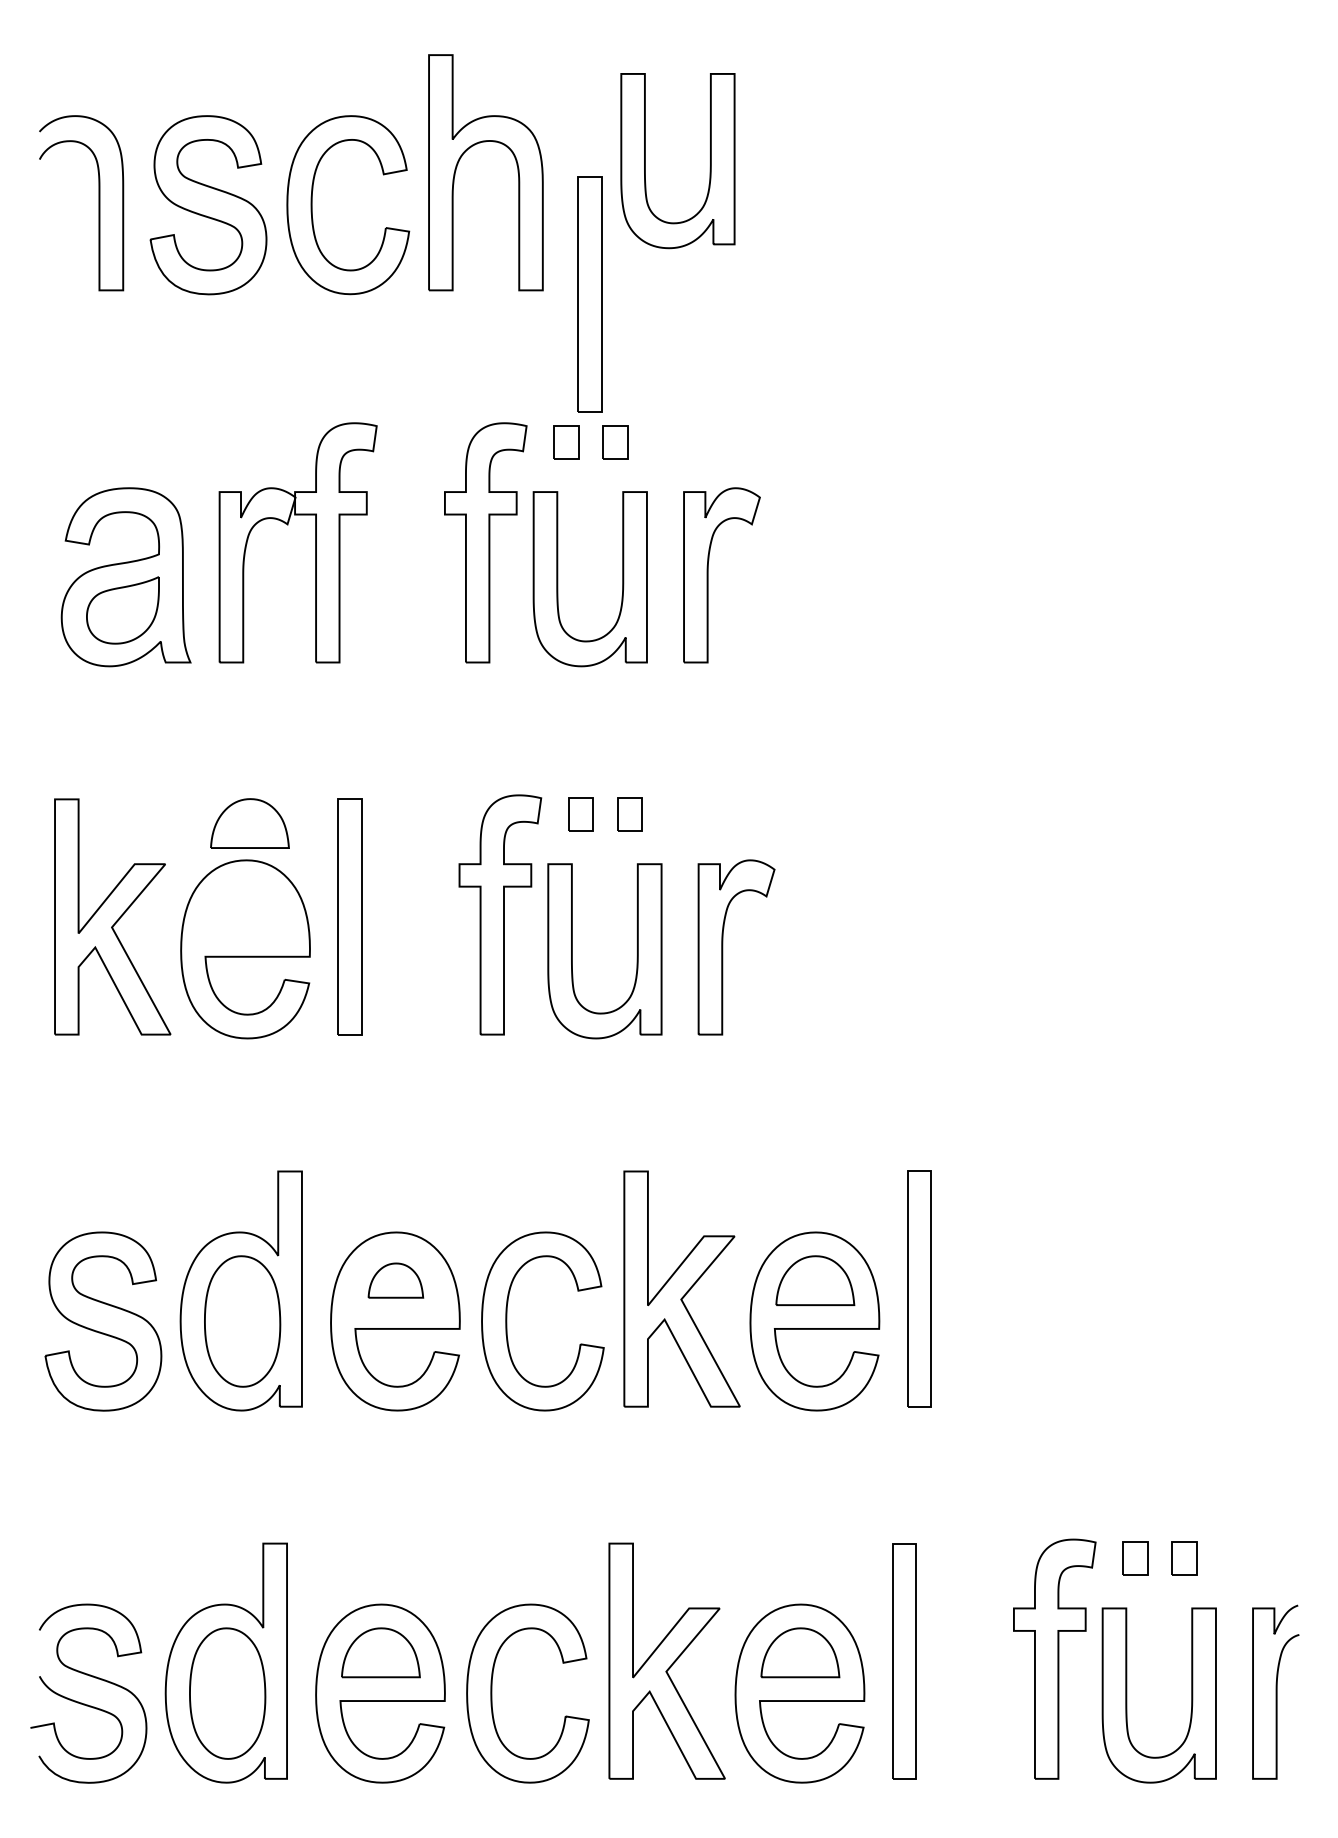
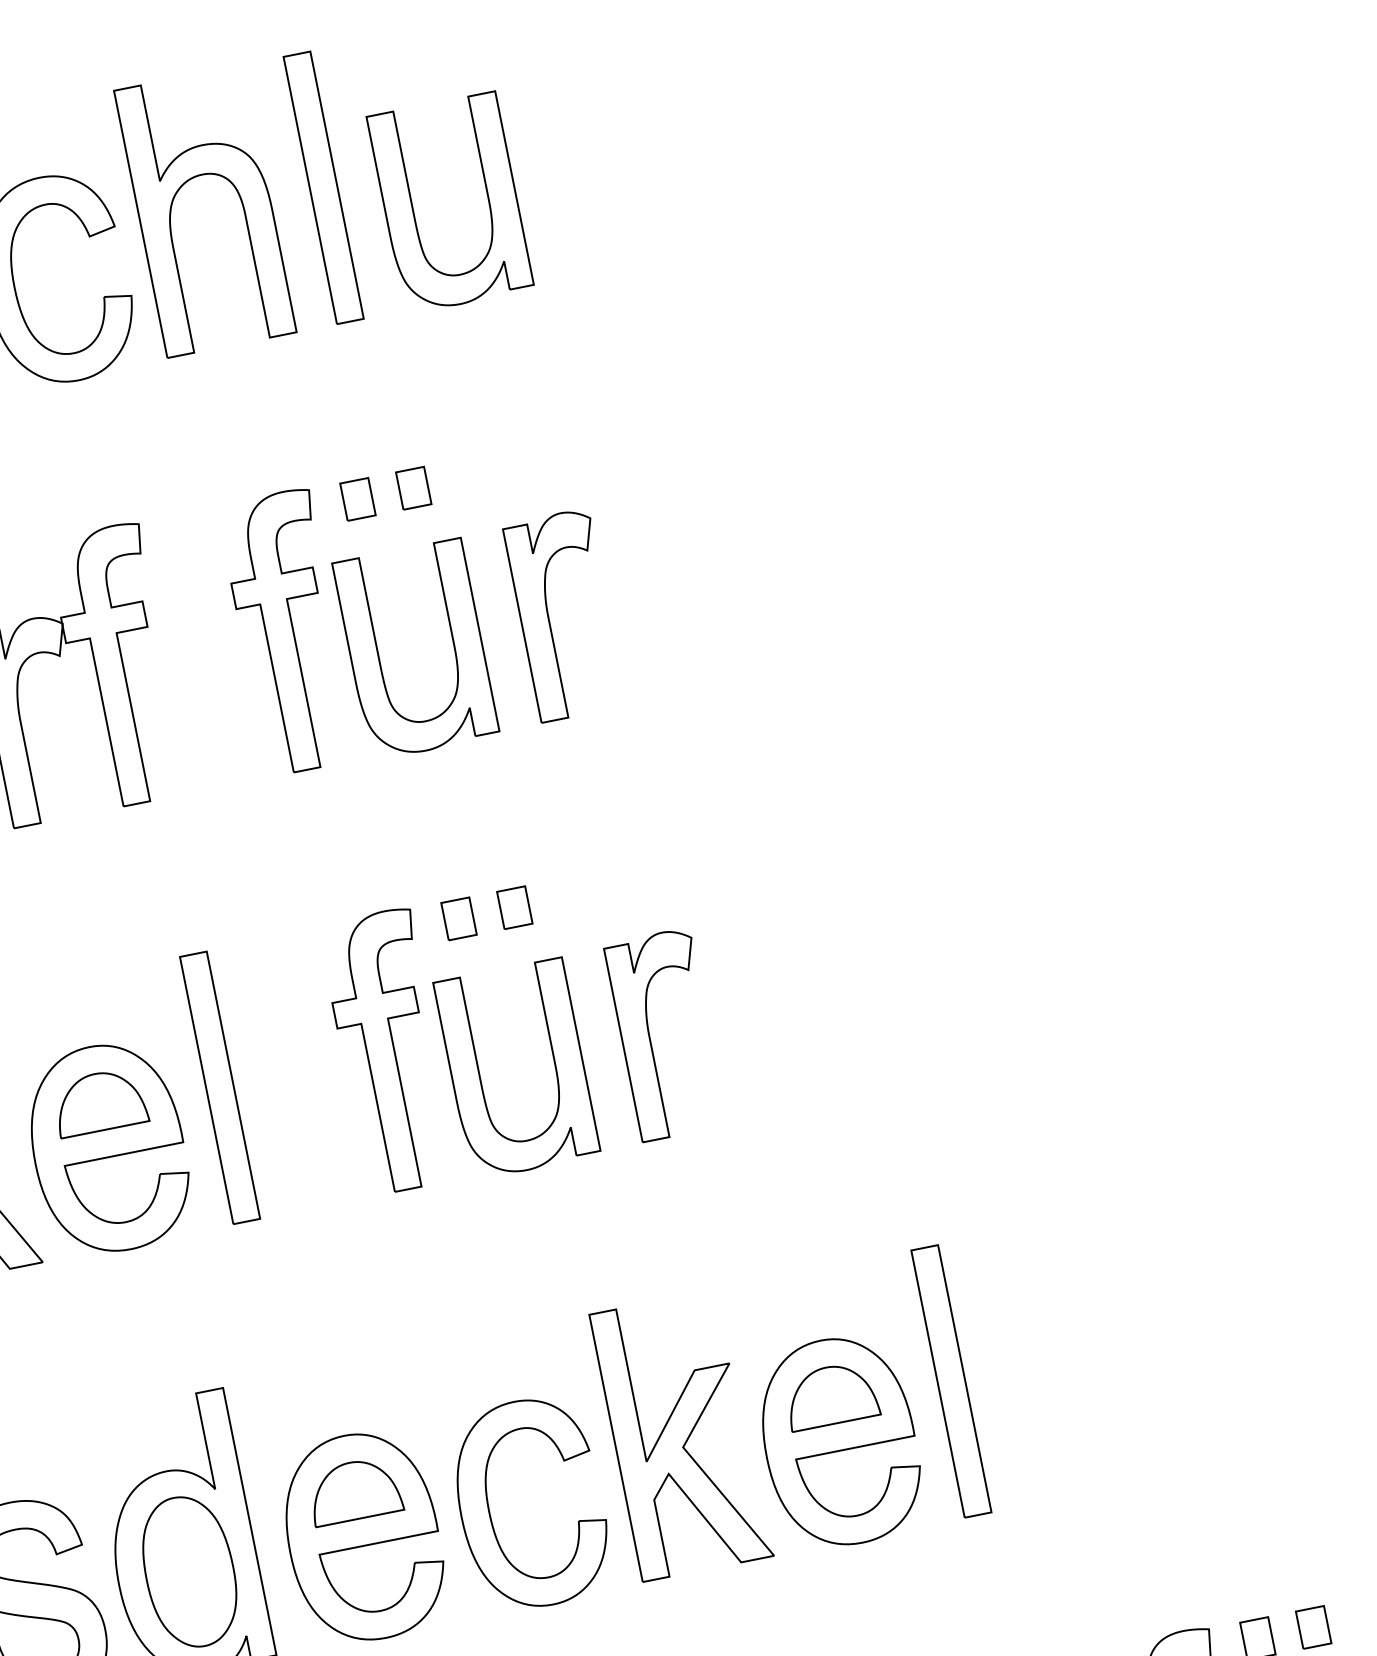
part: (645, 161) -> (413, 210), moved
part: (589, 294) -> (322, 187), moved
part: (249, 823) -> (99, 1102), moved
part: (395, 1280) -> (354, 1490), size x1.43

